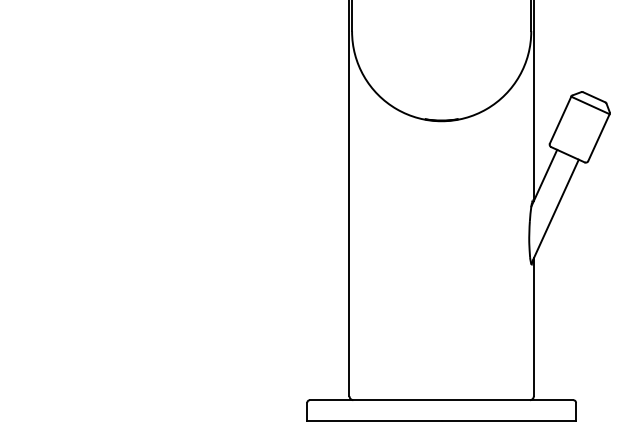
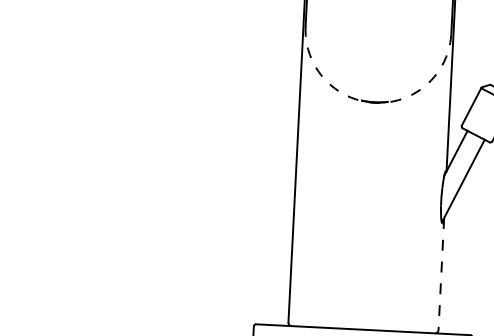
arc: (441, 121) -> (374, 103), solid -> dashed
line: (533, 327) -> (440, 274), solid -> dashed

